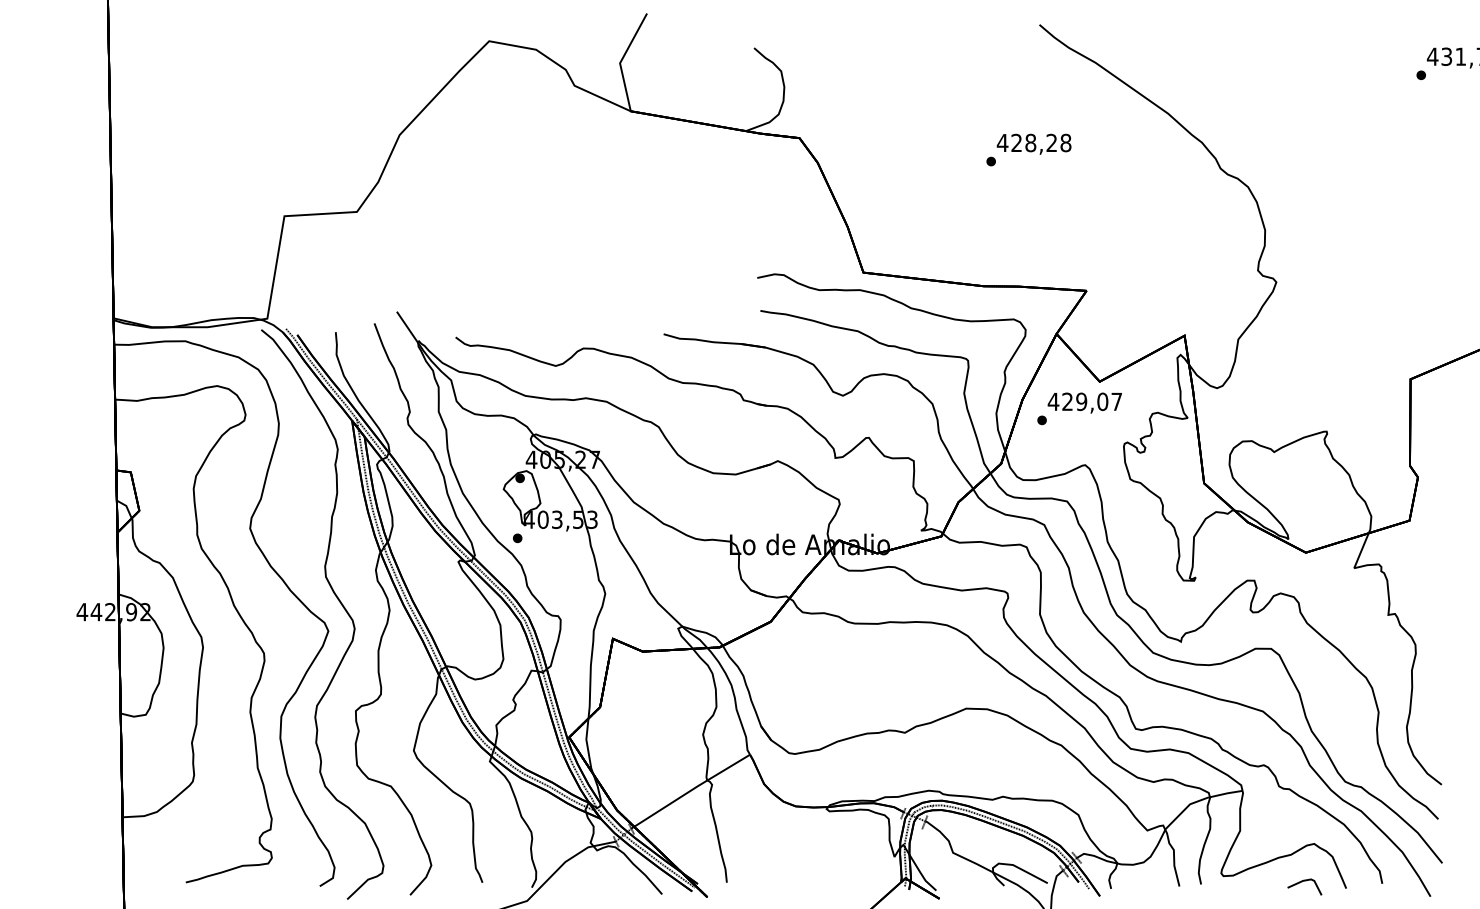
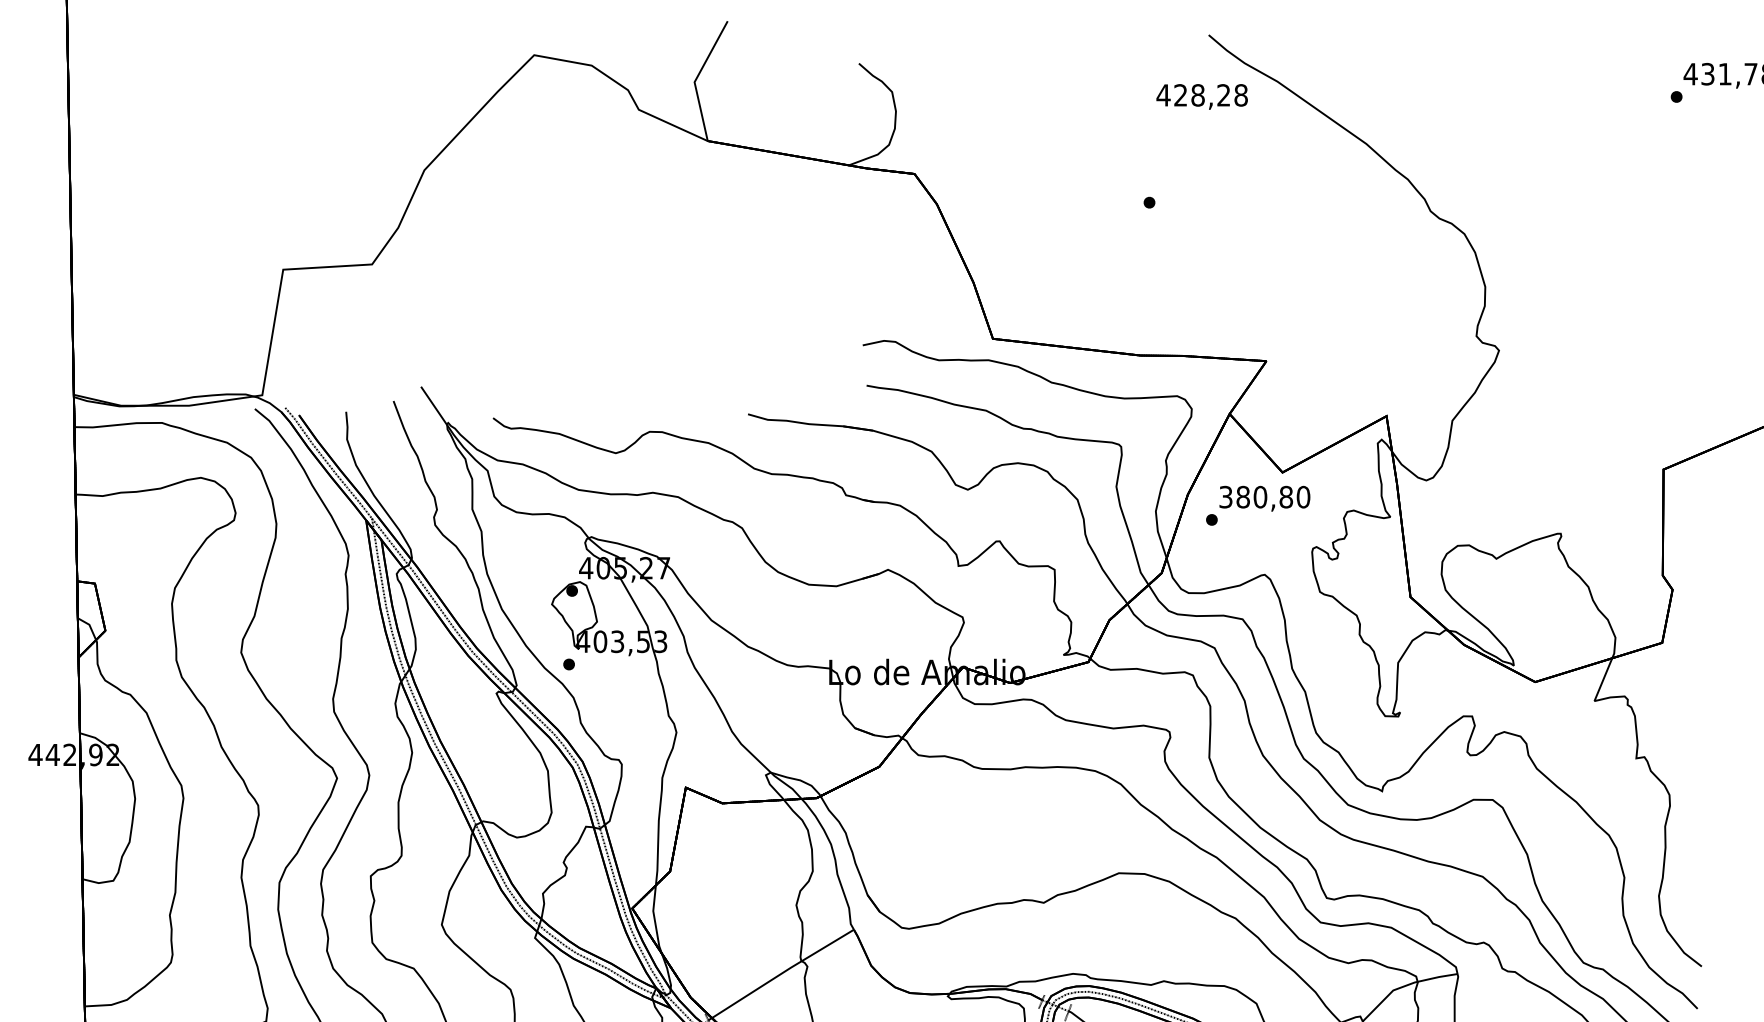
text: (1033, 143) -> (1201, 95), moved
text: (1084, 401) -> (1263, 496), 429,07 -> 380,80

